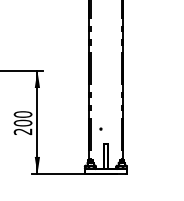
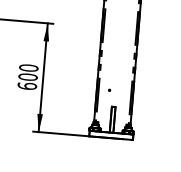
text: (22, 131) -> (26, 85), 200 -> 600

